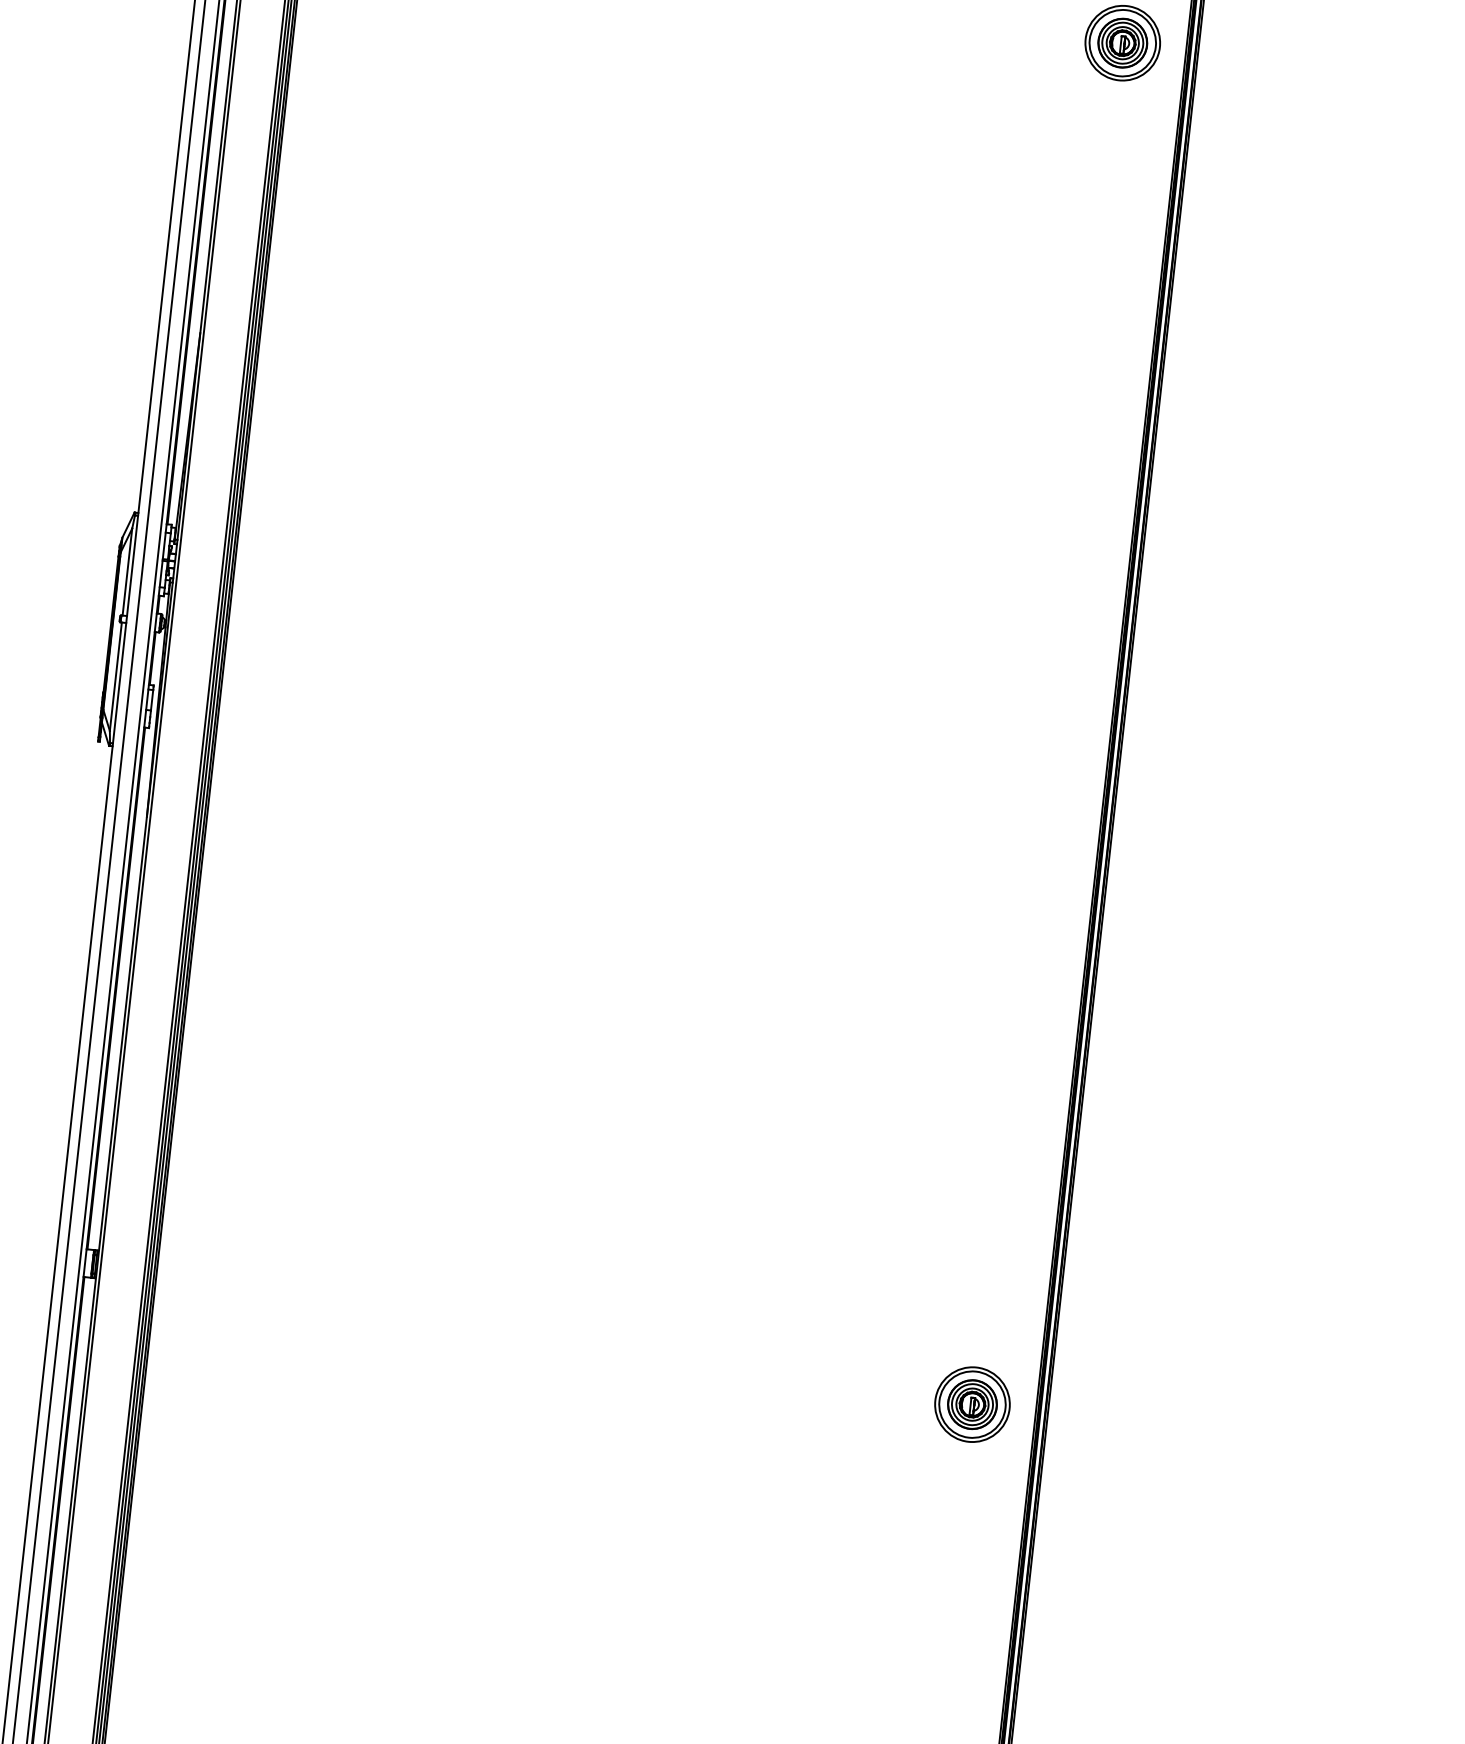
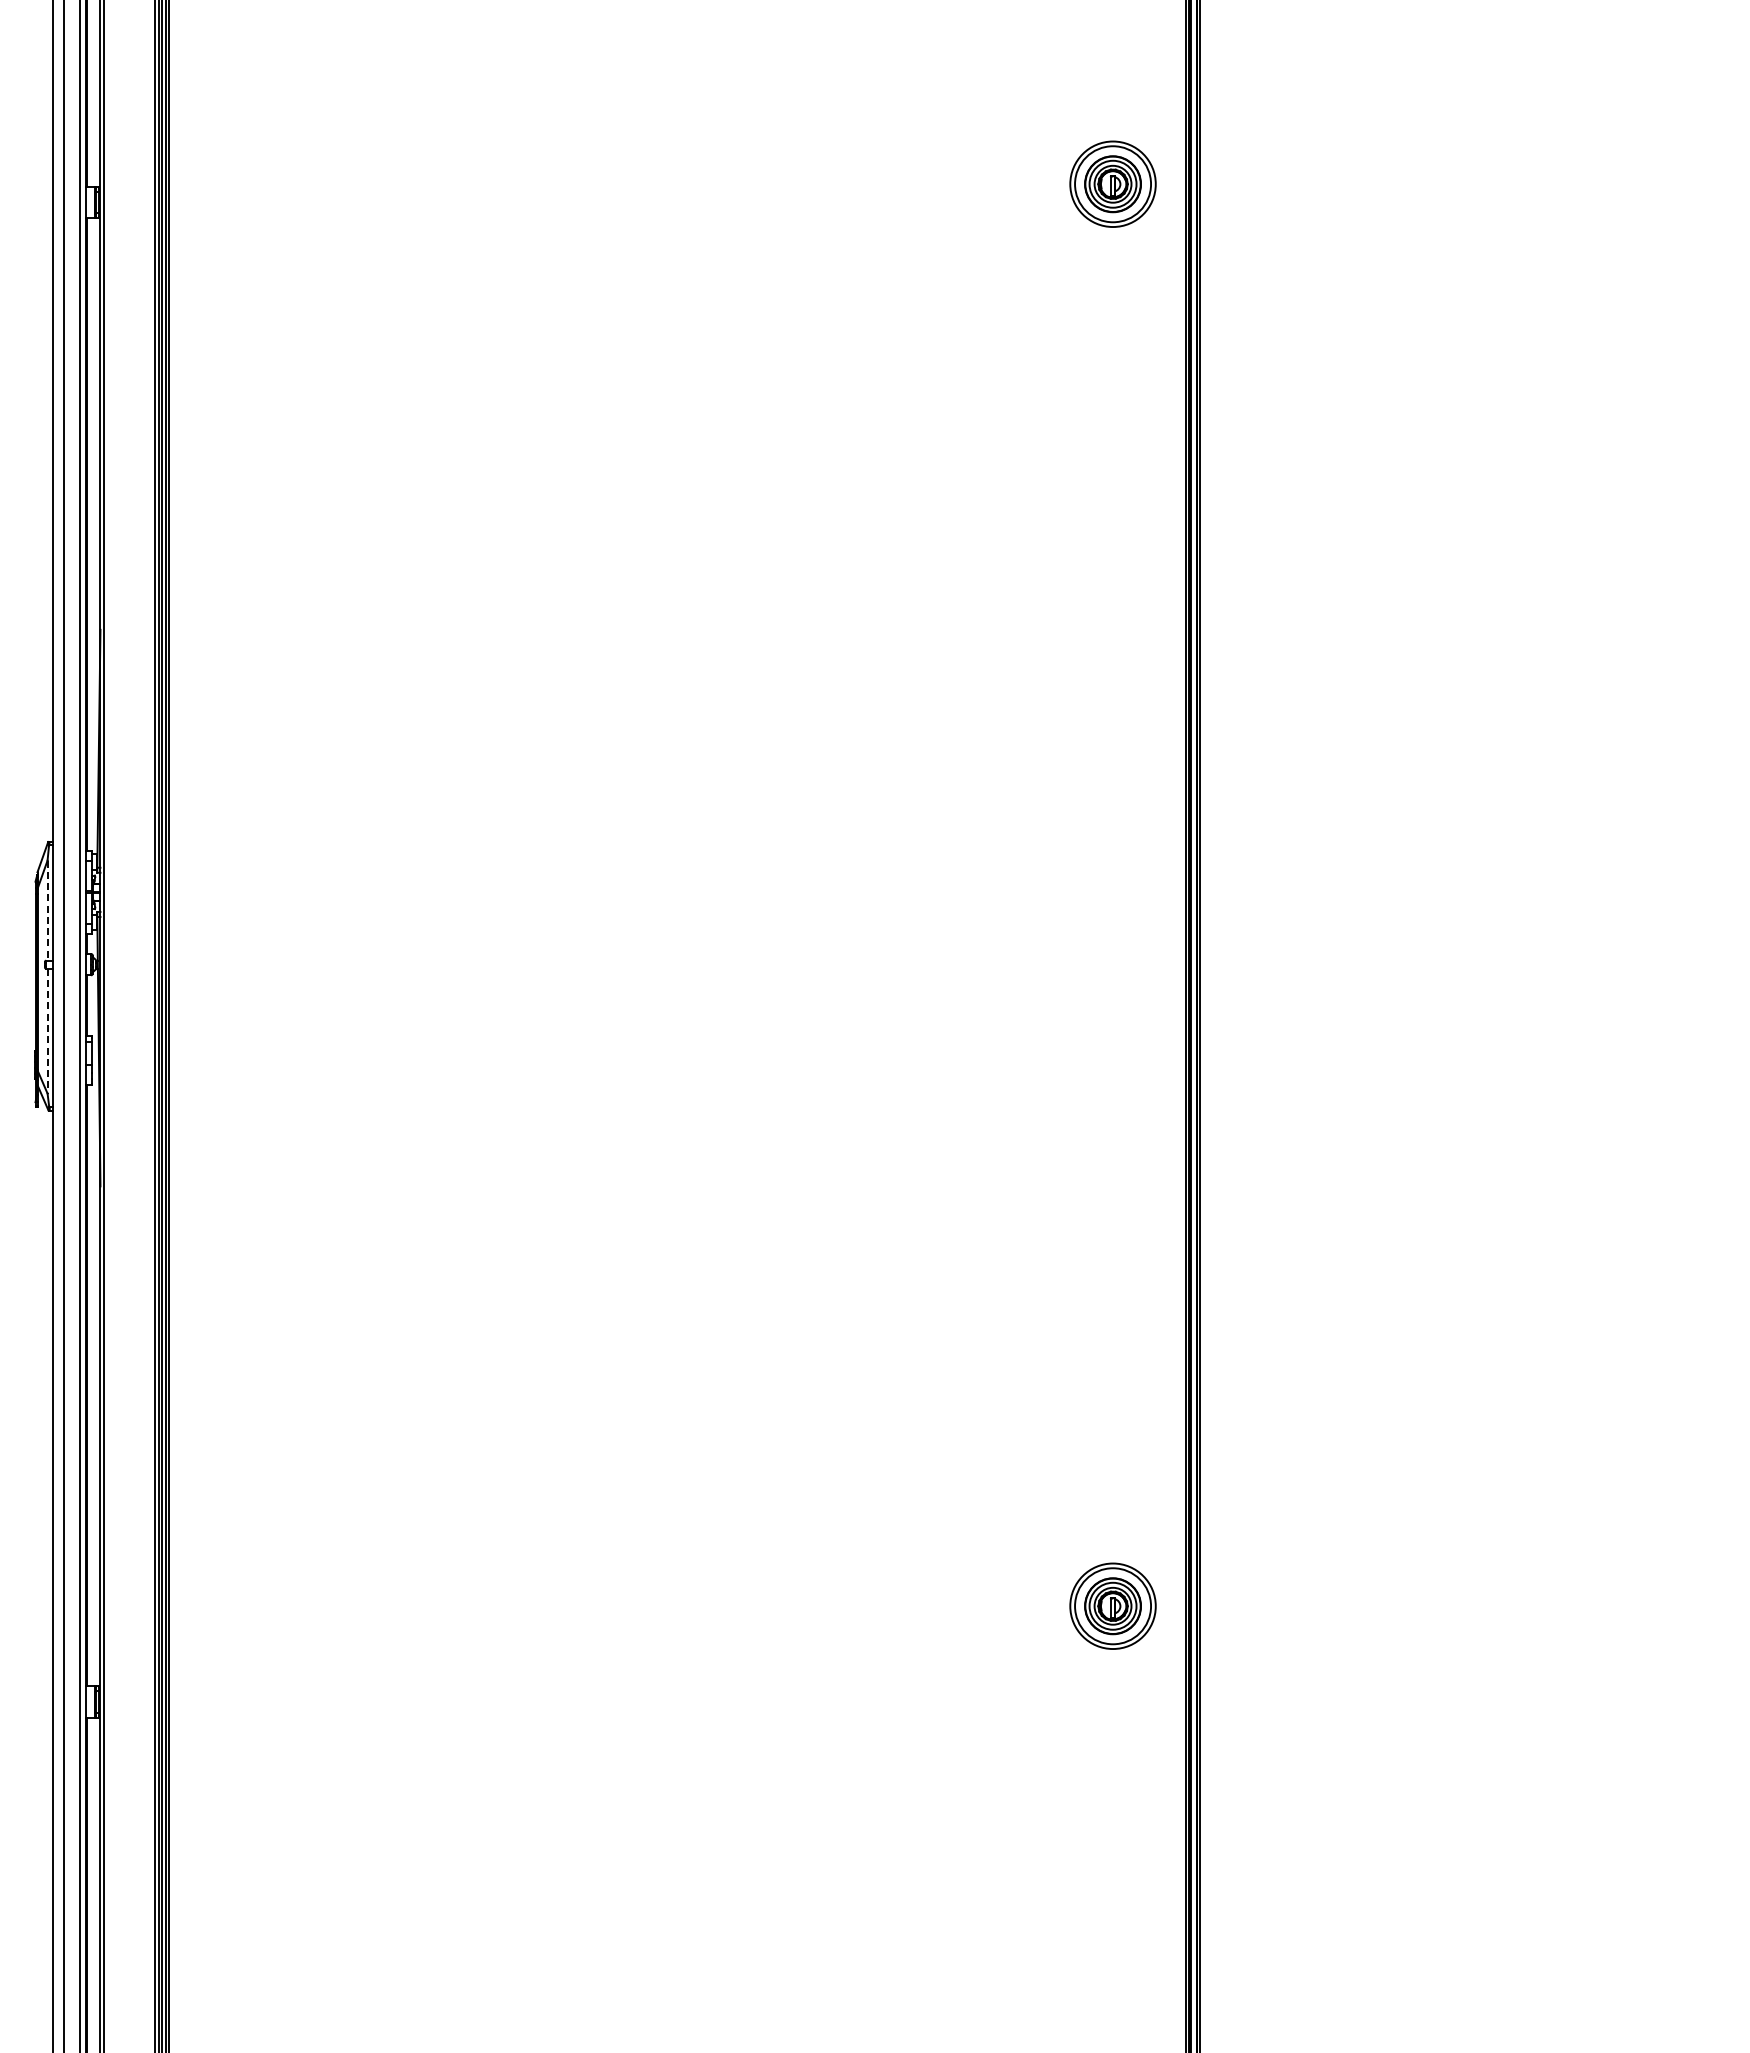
line: (127, 572) -> (47, 911), solid -> dashed
line: (115, 677) -> (47, 1031), solid -> dashed
part: (972, 1403) -> (1112, 1605), moved

